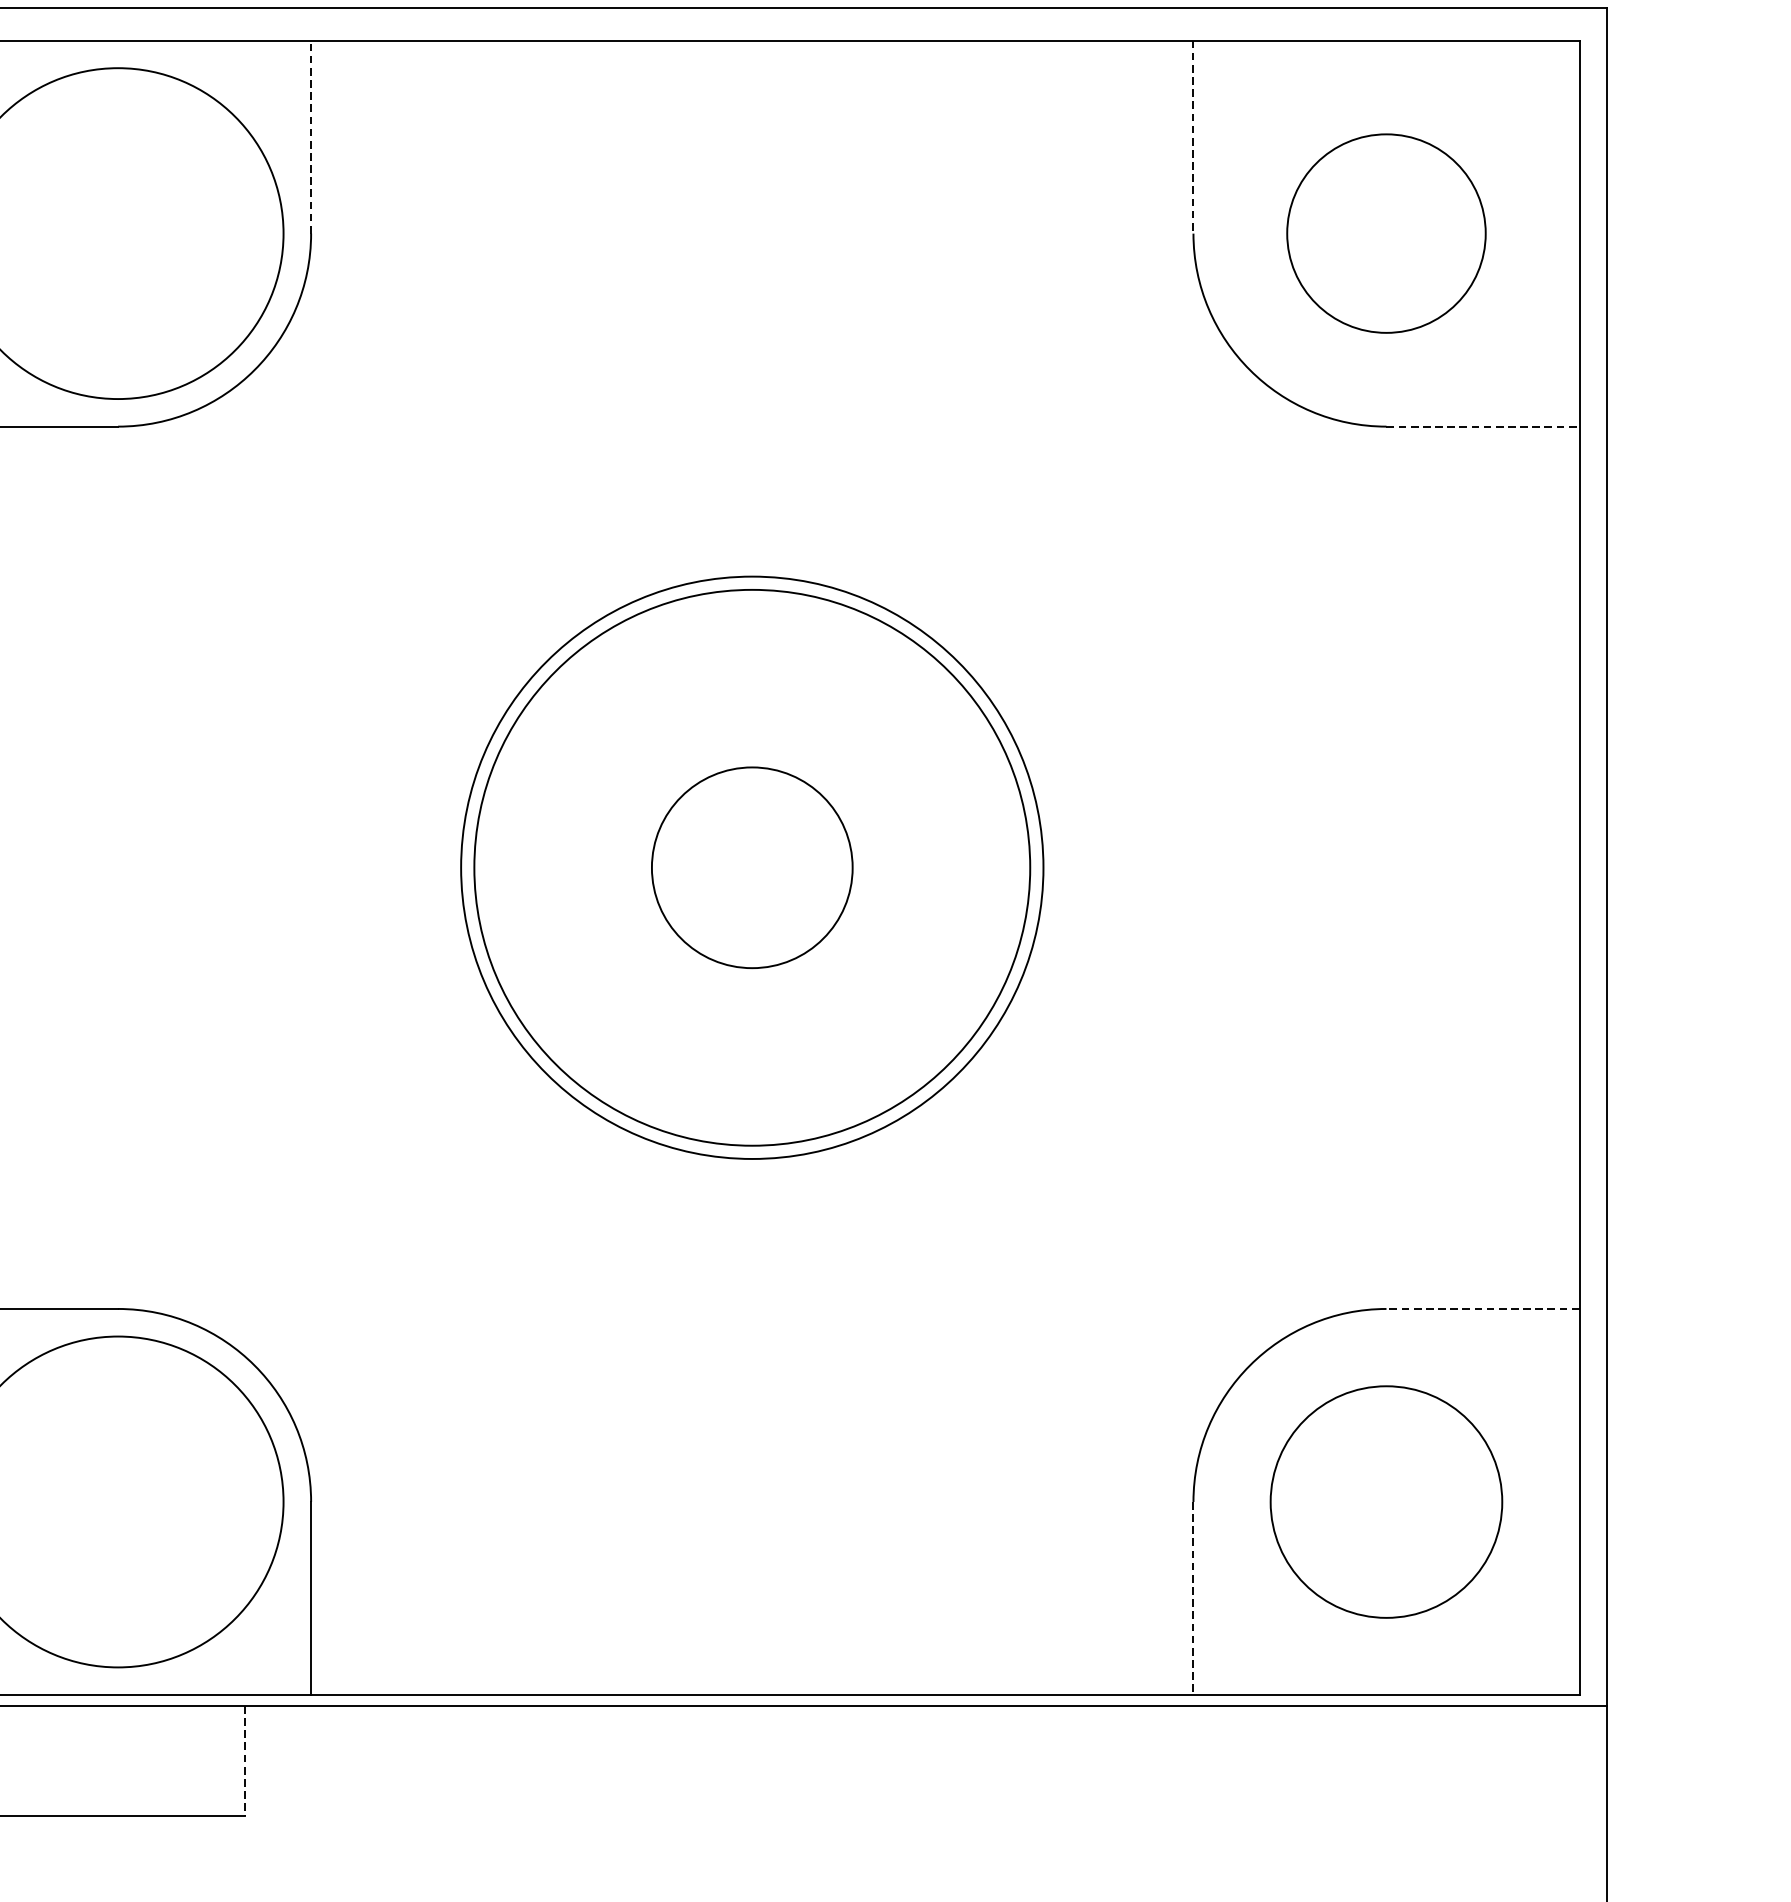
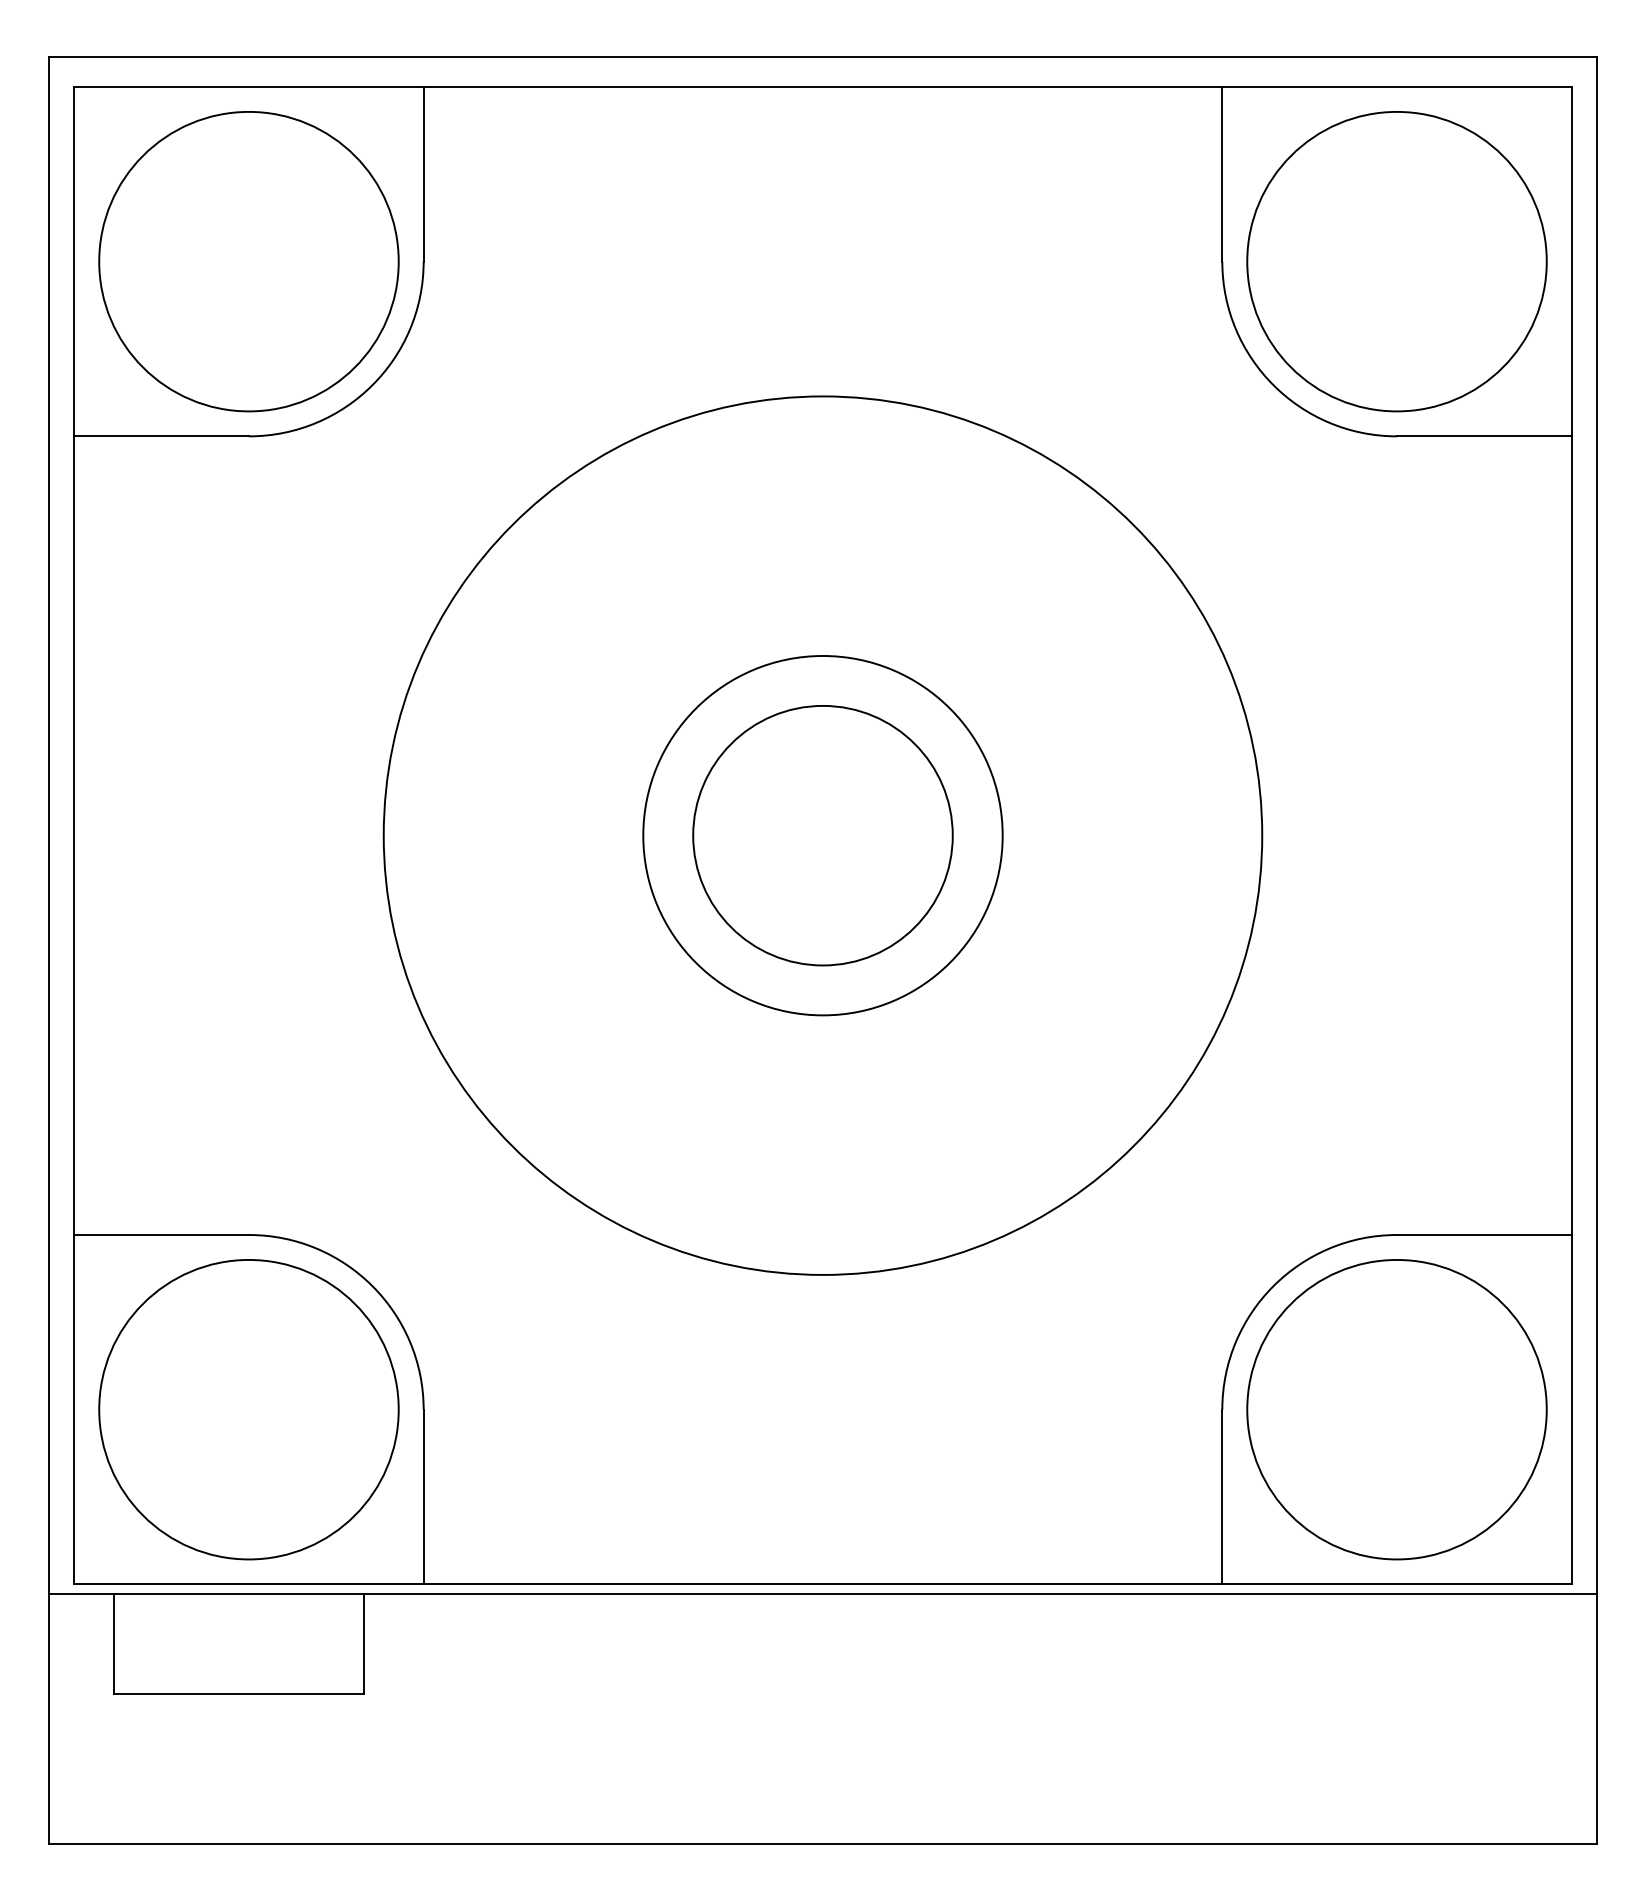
line: (310, 136) -> (423, 173), dashed -> solid
line: (1193, 137) -> (1222, 174), dashed -> solid
circle: (1385, 233) -> (1396, 261), size x1.67
line: (1483, 426) -> (1484, 436), dashed -> solid
circle: (751, 867) -> (822, 835), size x0.71
circle: (751, 867) -> (822, 835), size x1.43
circle: (751, 867) -> (822, 835), size x1.67
line: (1482, 1309) -> (1483, 1235), dashed -> solid
circle: (1385, 1501) -> (1396, 1409), size x1.43
line: (1193, 1598) -> (1222, 1497), dashed -> solid
line: (244, 1761) -> (363, 1644), dashed -> solid

